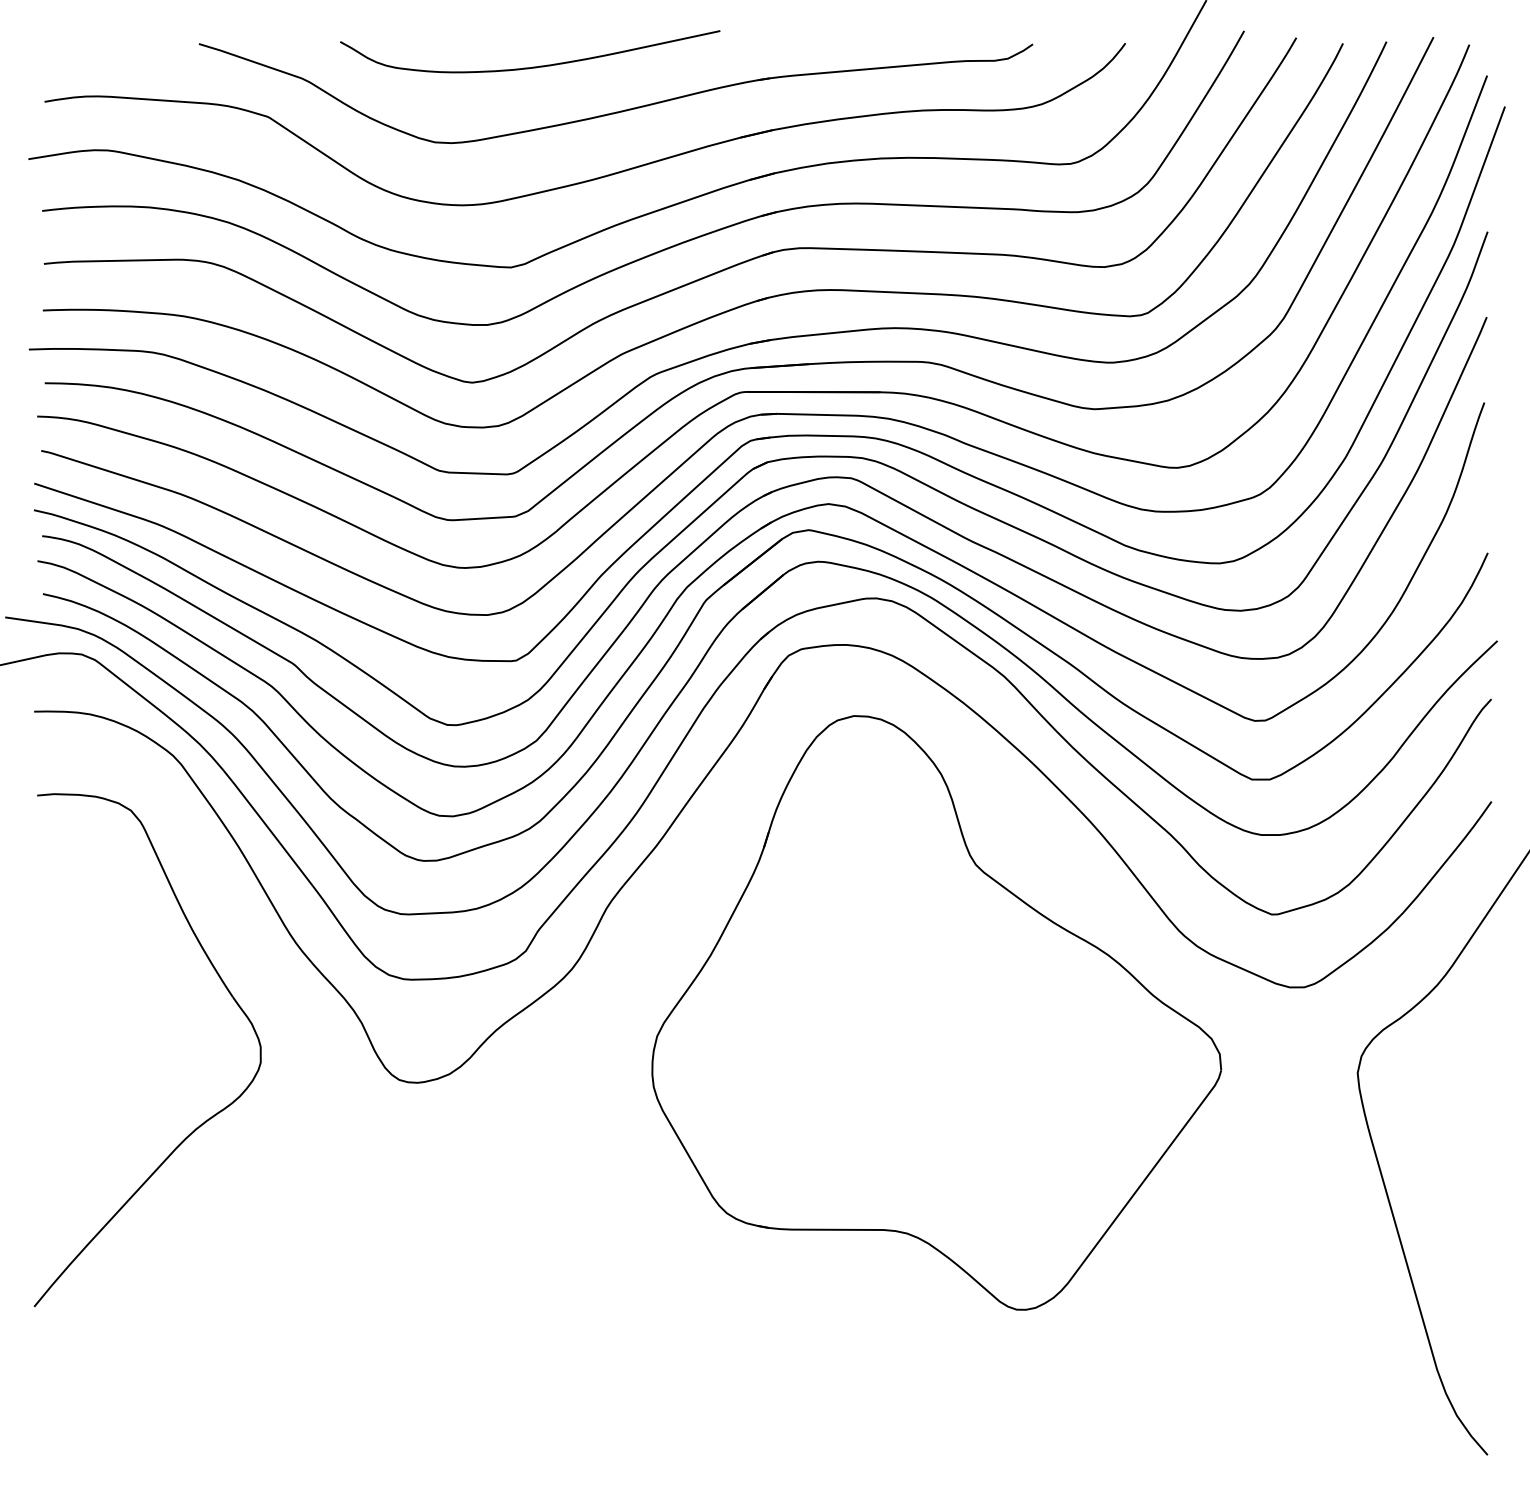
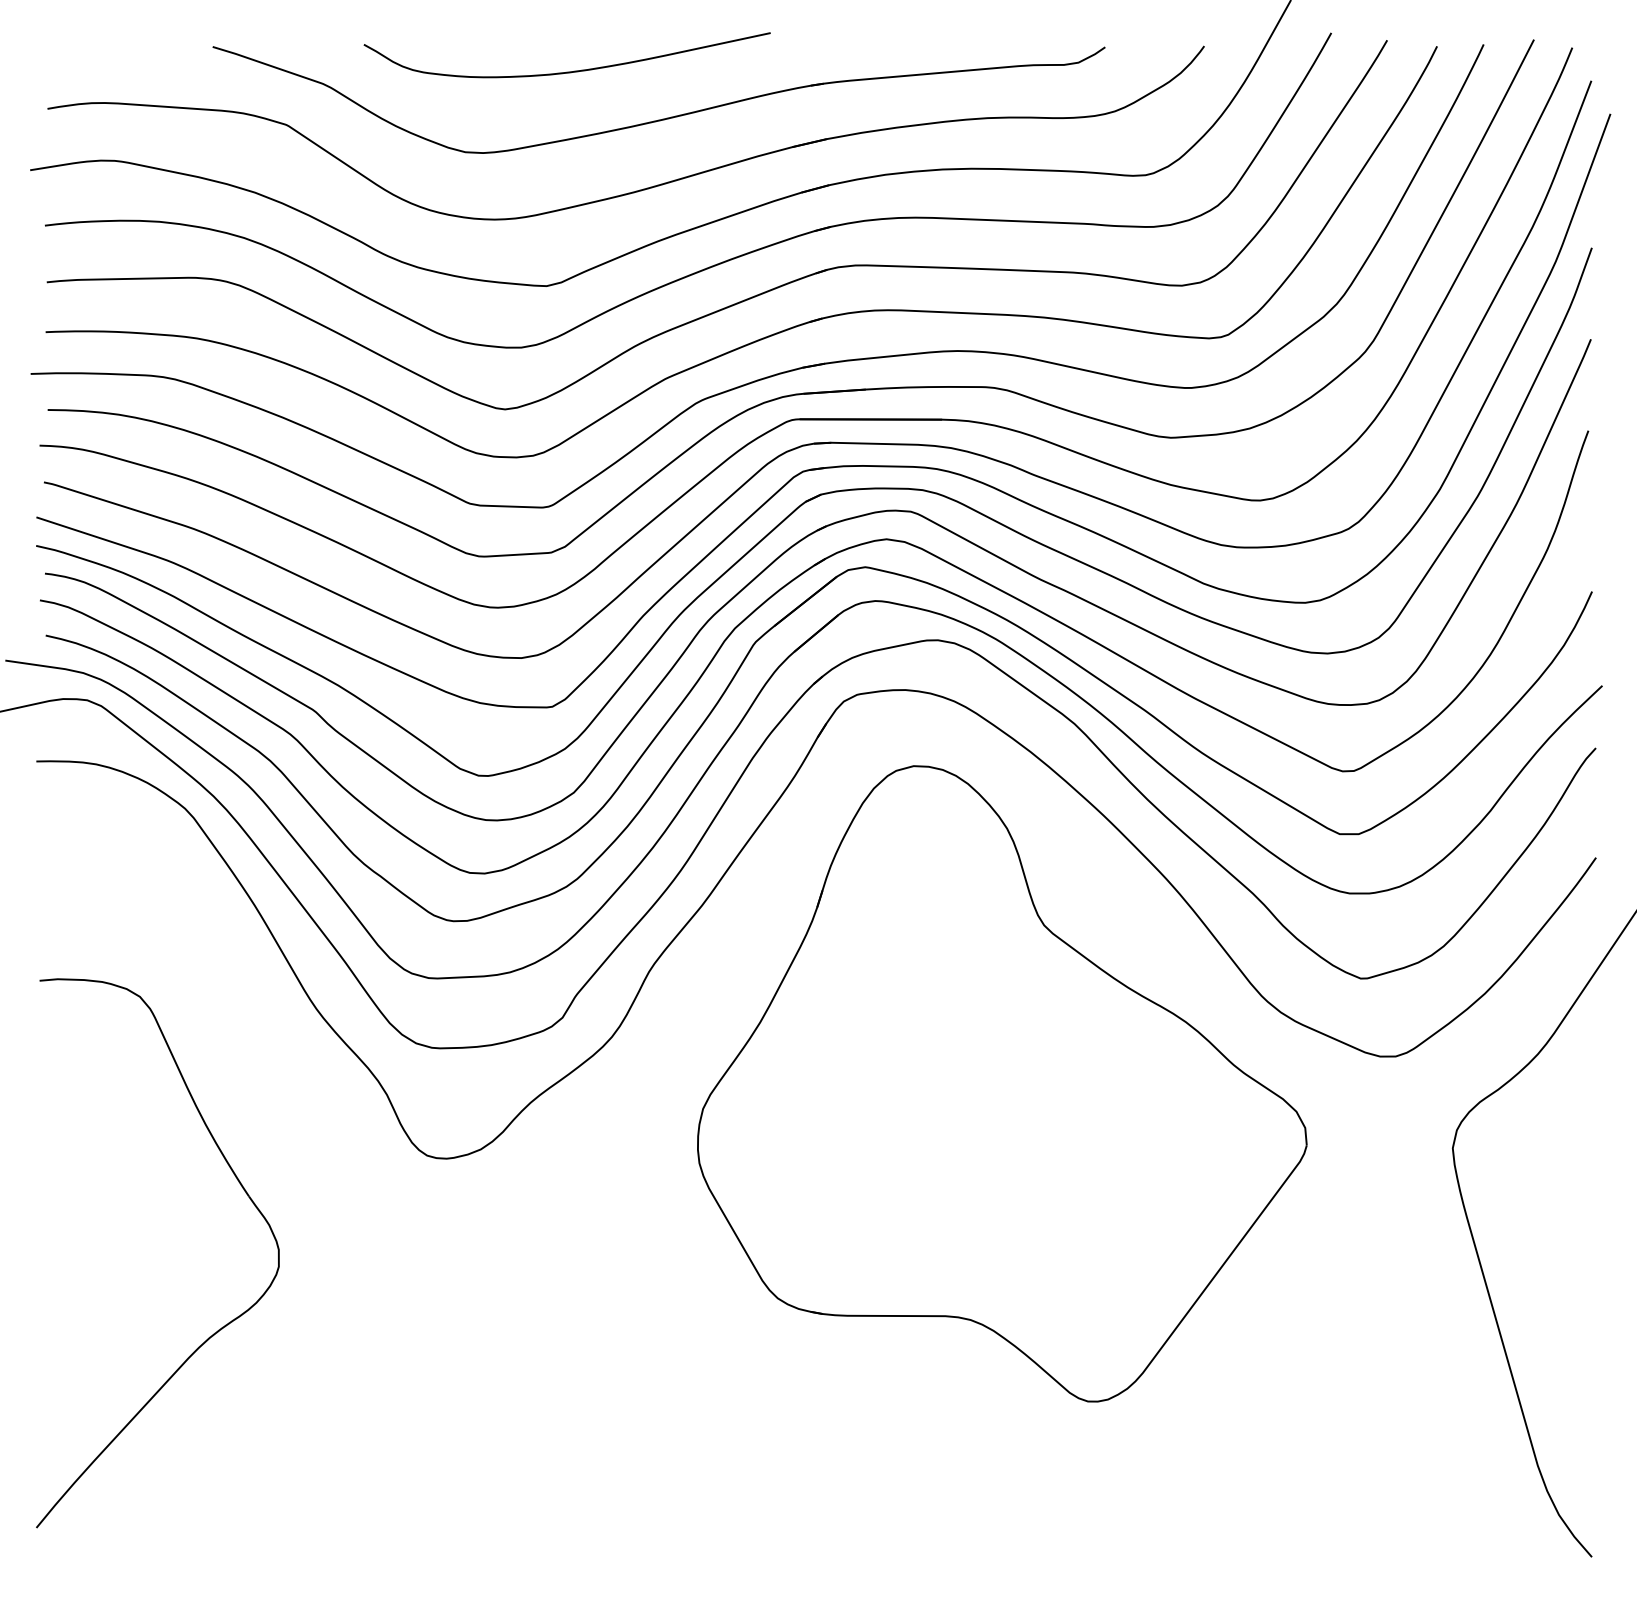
part: (201, 1123) -> (215, 1331), moved

